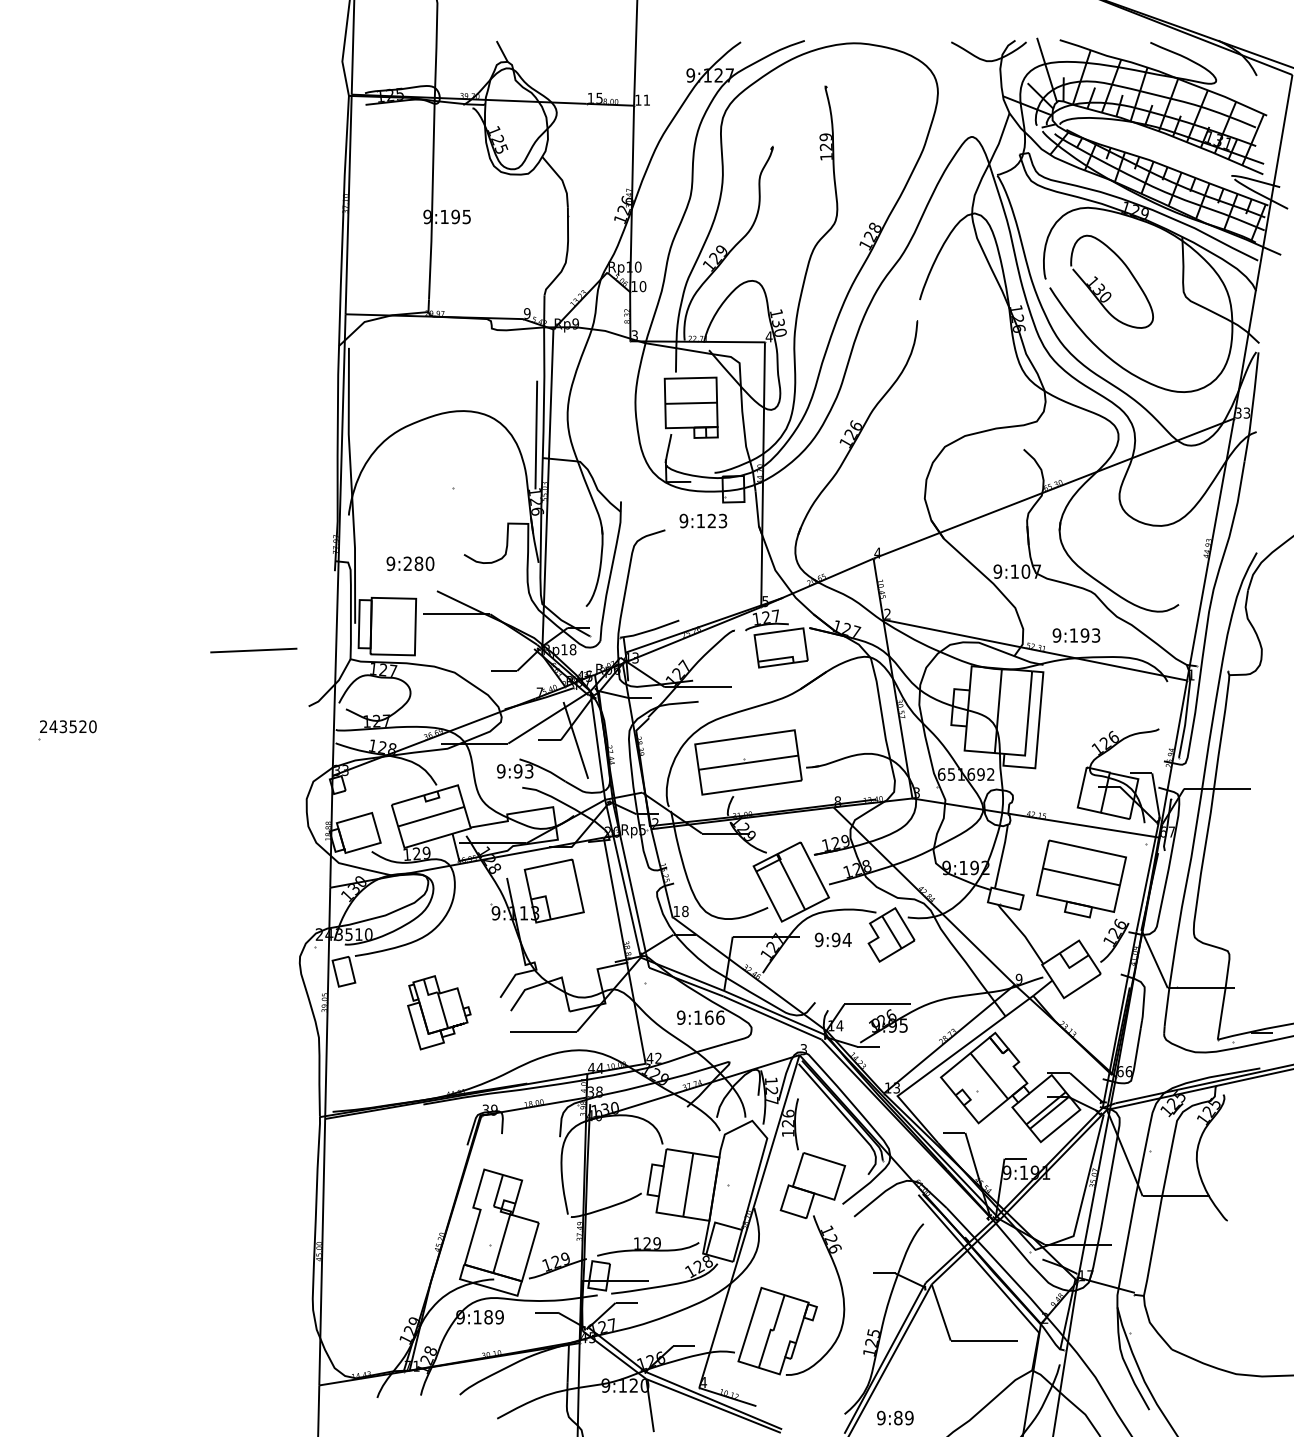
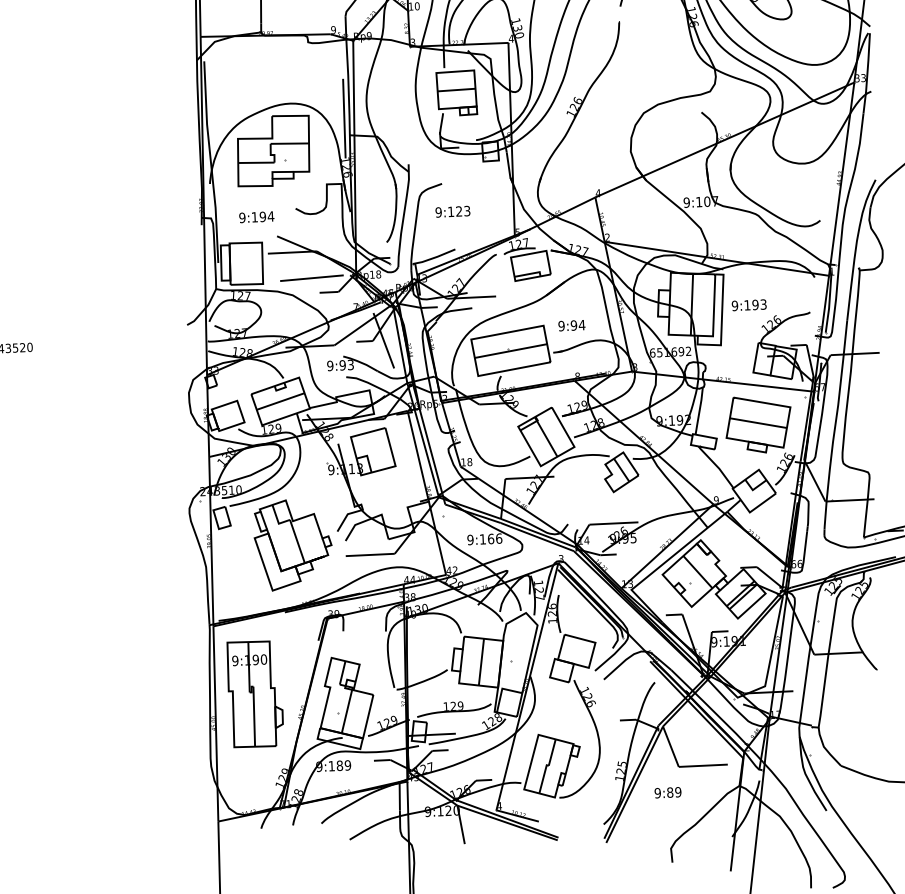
part: (437, 474) -> (273, 150), added
text: (703, 520) -> (452, 211), moved
text: (418, 563) -> (262, 216), 9:280 -> 9:194
text: (1076, 635) -> (749, 305), moved
line: (253, 650) -> (311, 278), moved
text: (832, 939) -> (571, 325), moved
part: (439, 1012) -> (293, 544), size x1.67
part: (377, 1214) -> (255, 694), added
text: (895, 1417) -> (668, 792), moved

